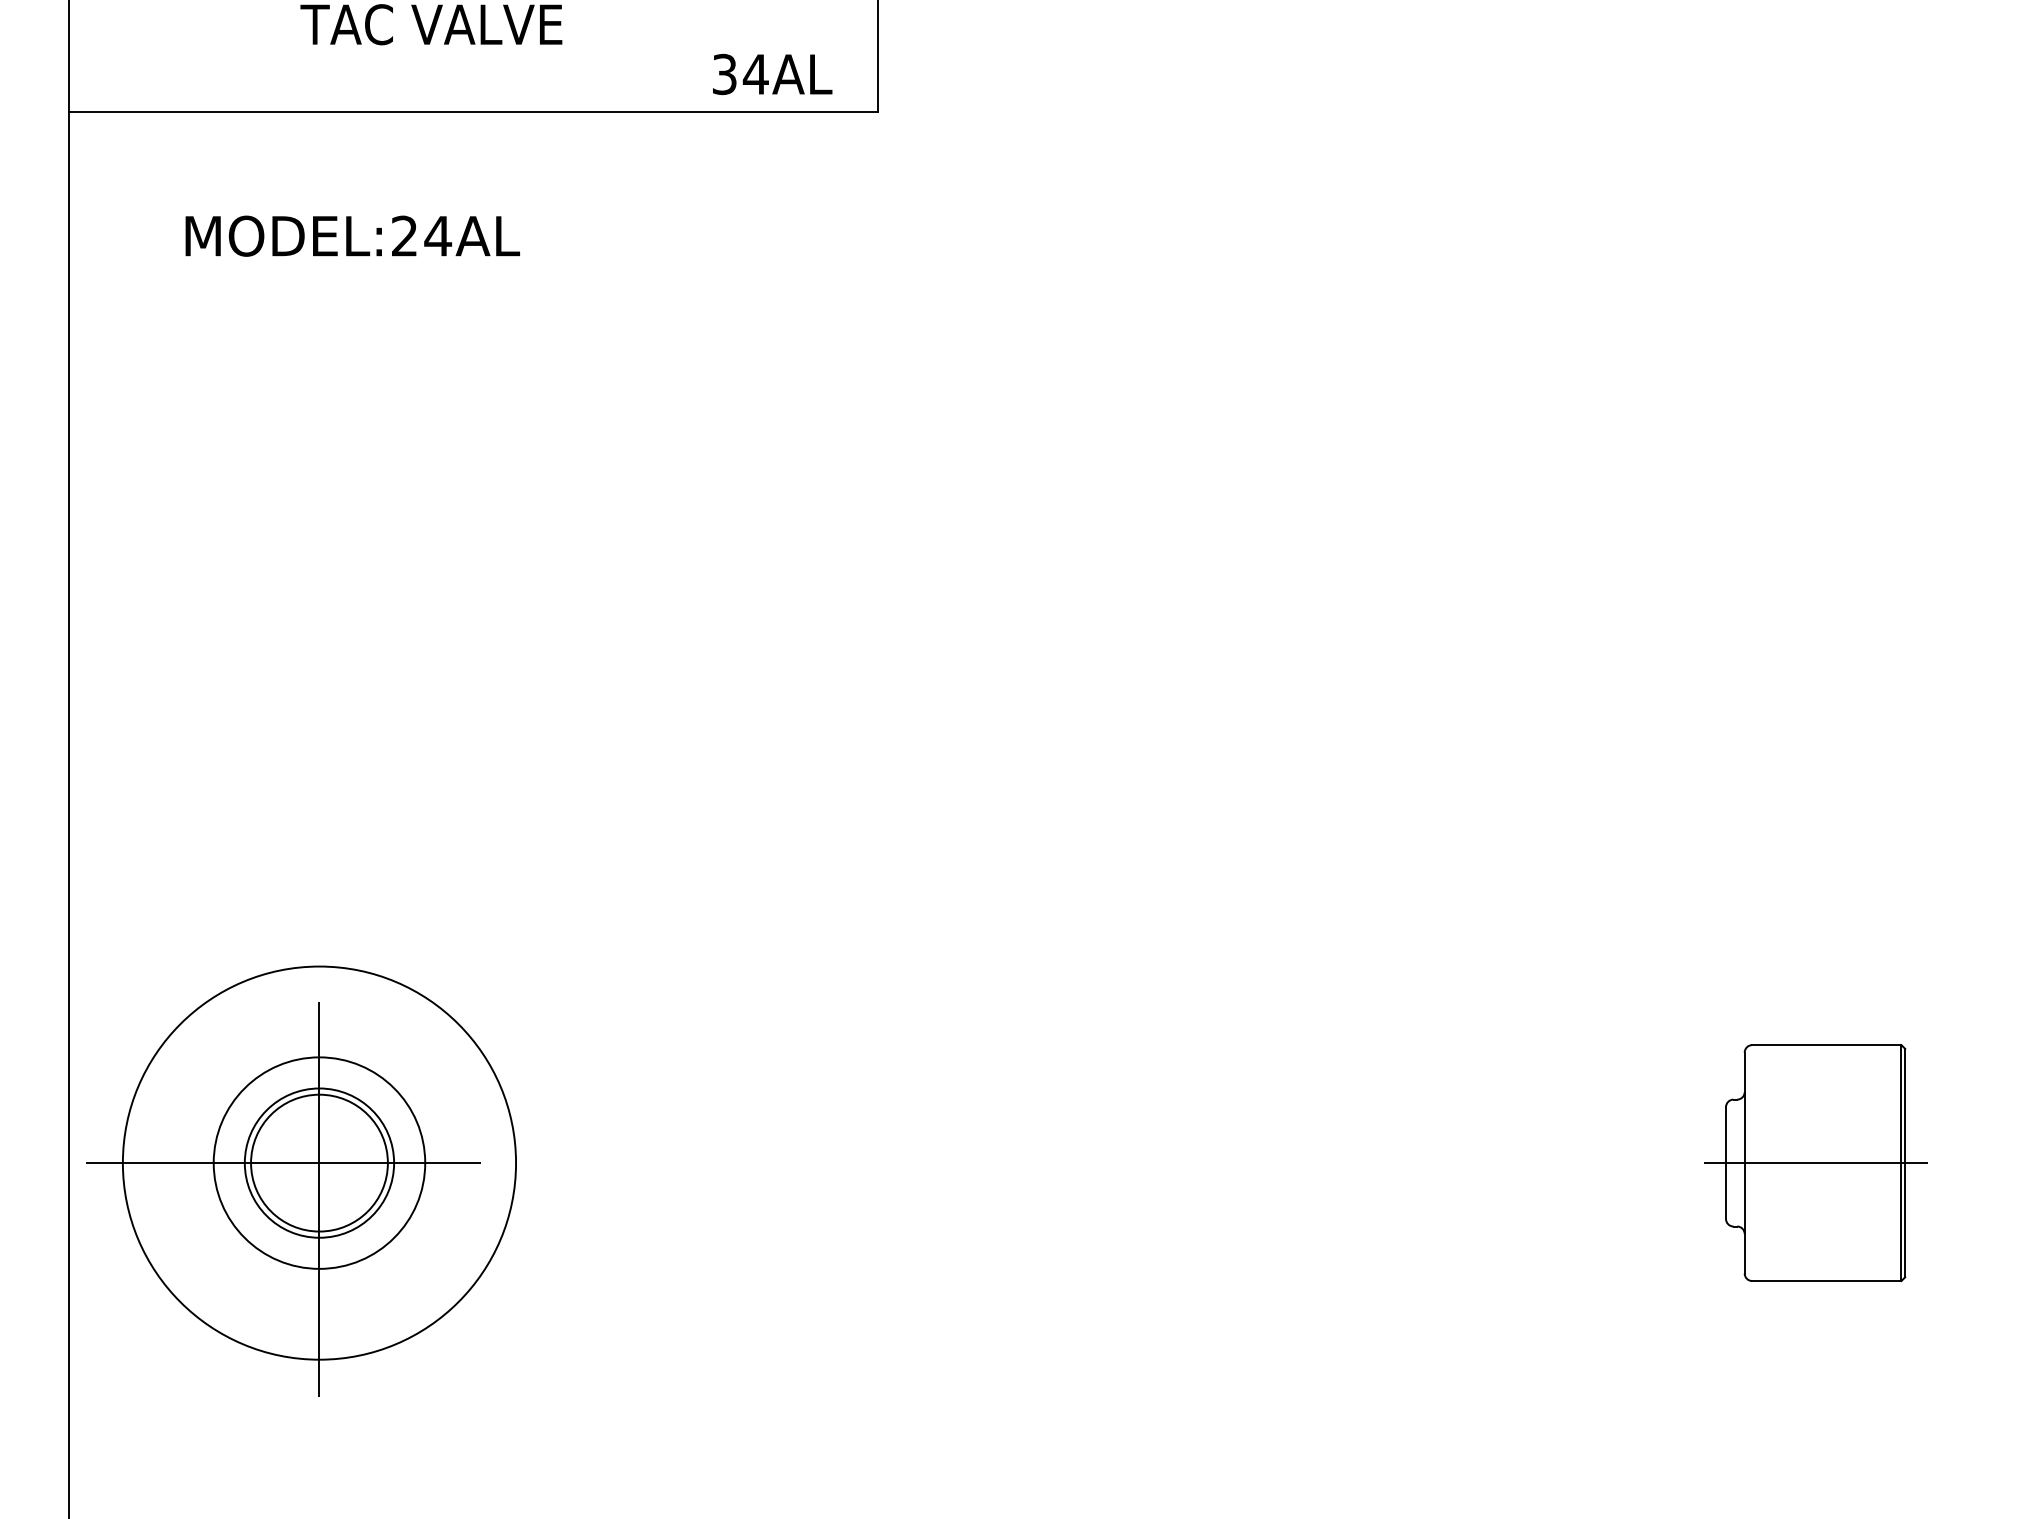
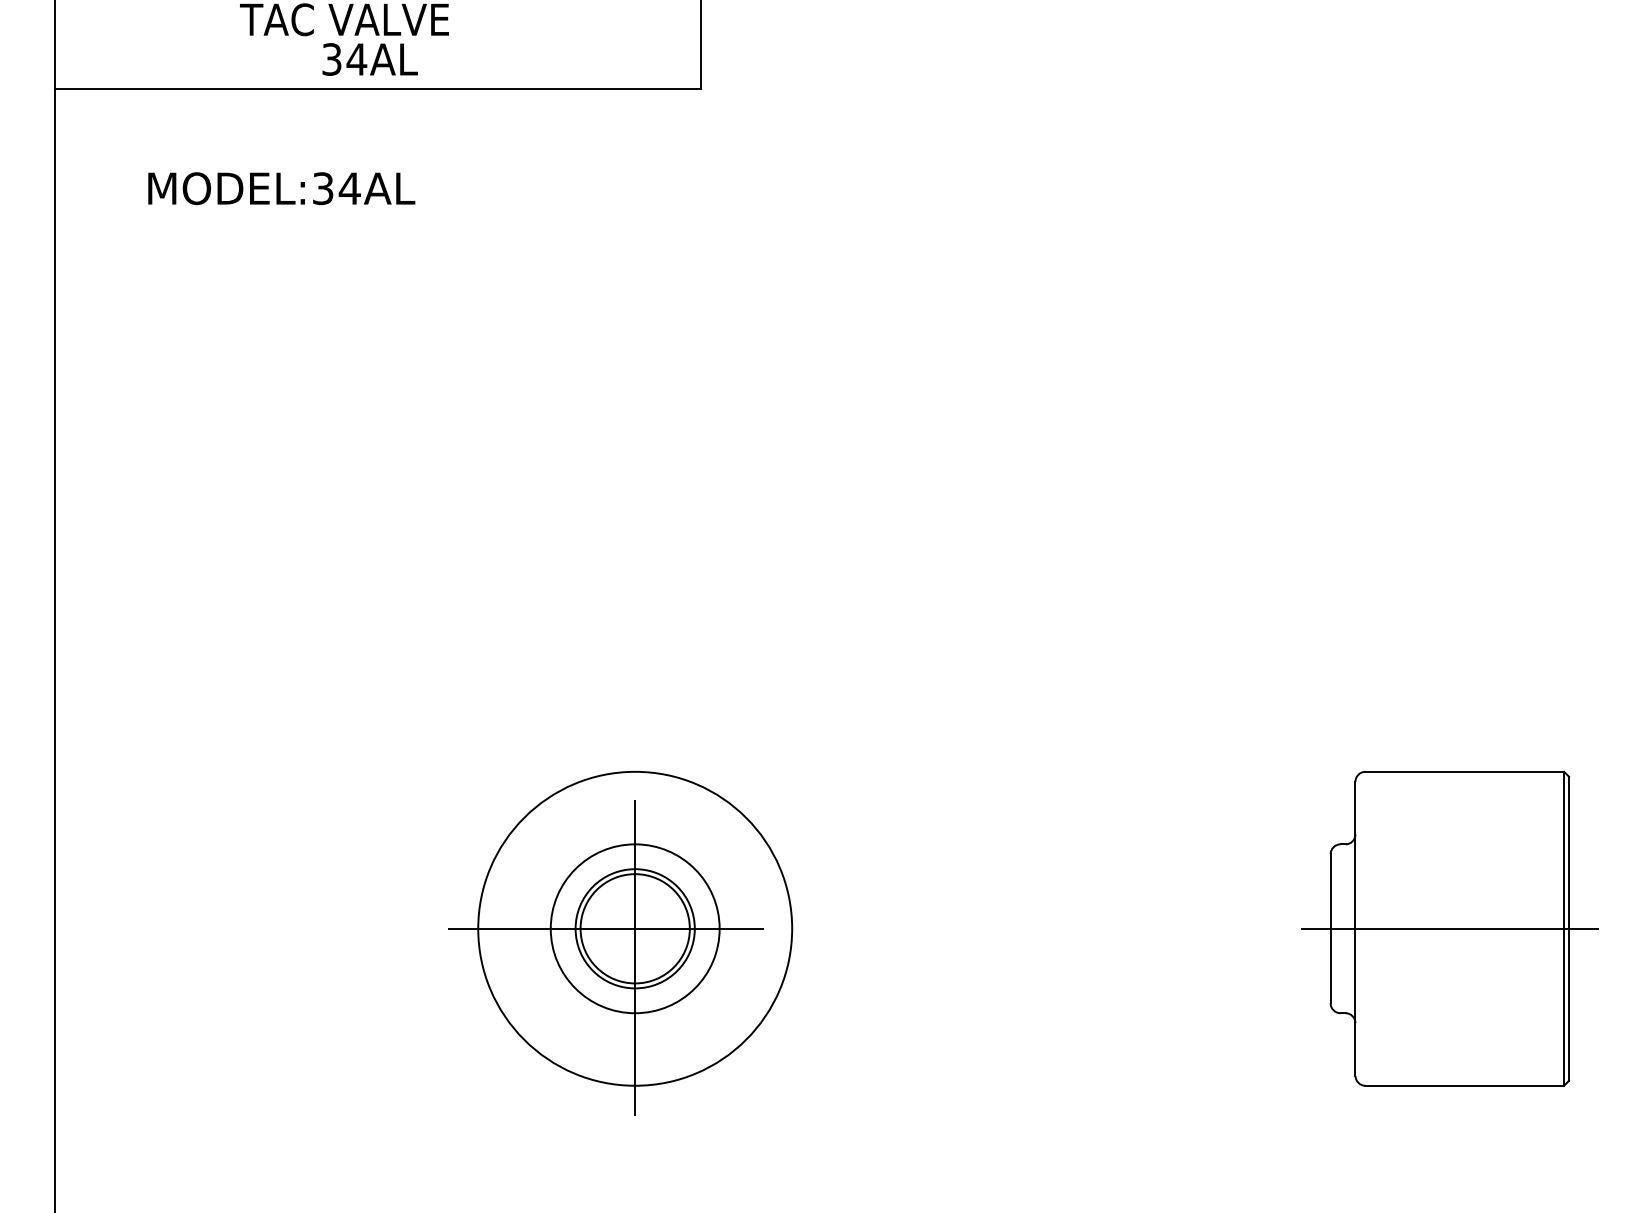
text: (772, 74) -> (370, 59), moved
text: (404, 235) -> (323, 188), MODEL:24AL -> MODEL:34AL
part: (1815, 1162) -> (1449, 928), size x1.67
part: (301, 1180) -> (620, 942), moved

